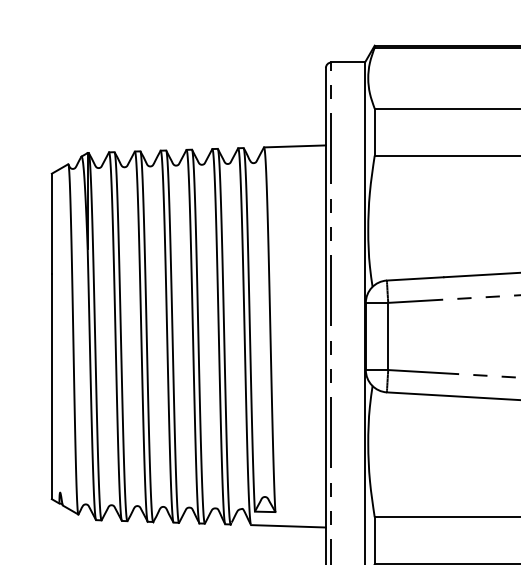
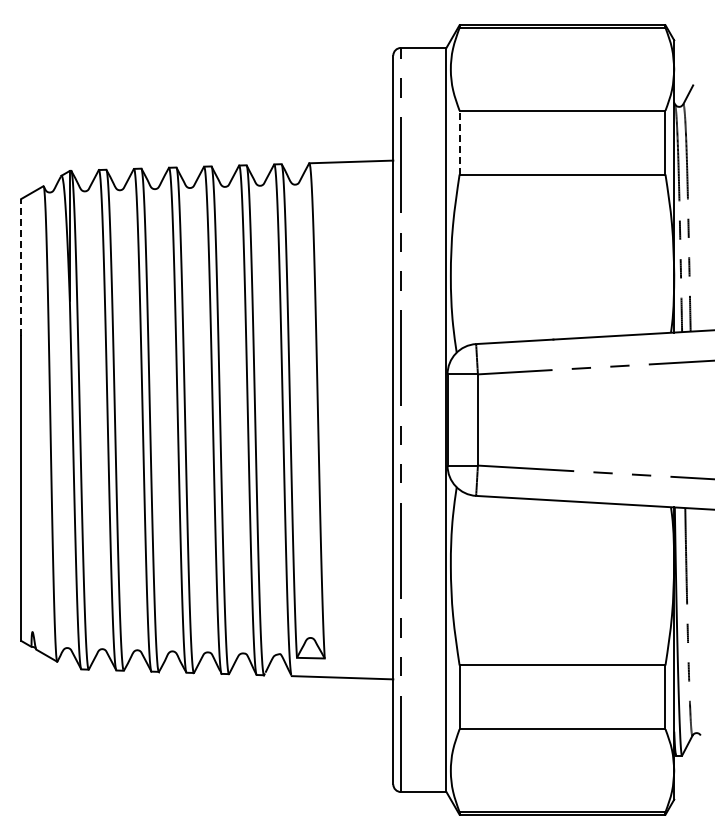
line: (374, 132) -> (459, 142), solid -> dashed
line: (52, 223) -> (21, 266), solid -> dashed

